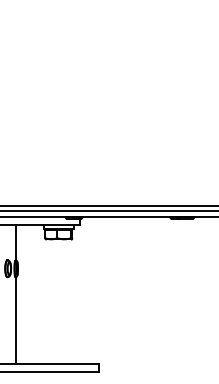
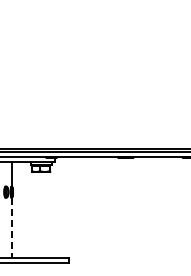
line: (15, 321) -> (11, 228), solid -> dashed

